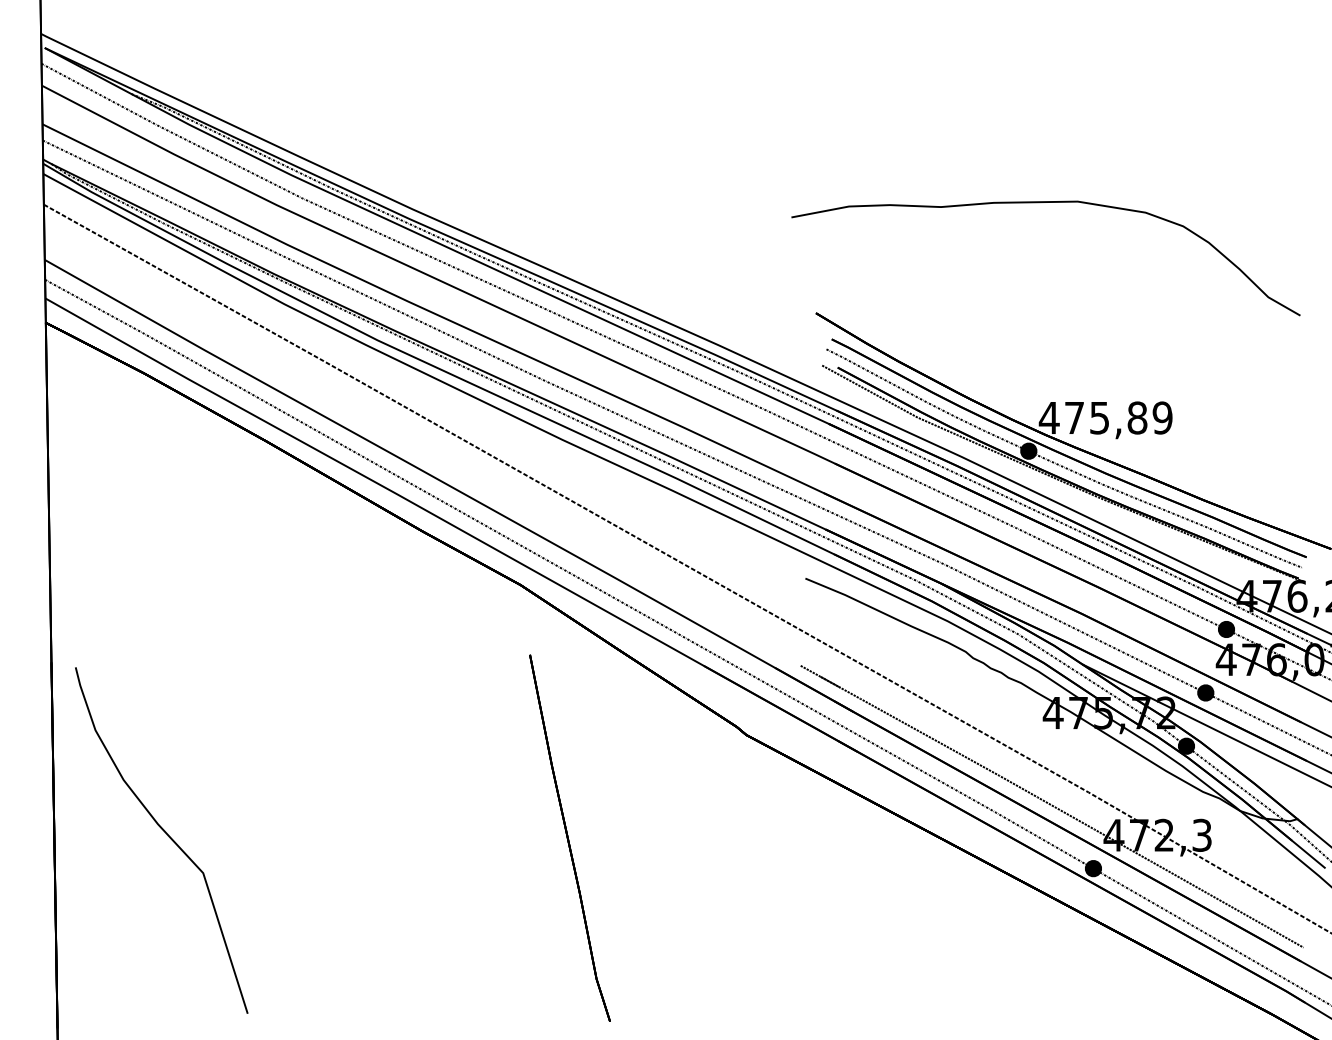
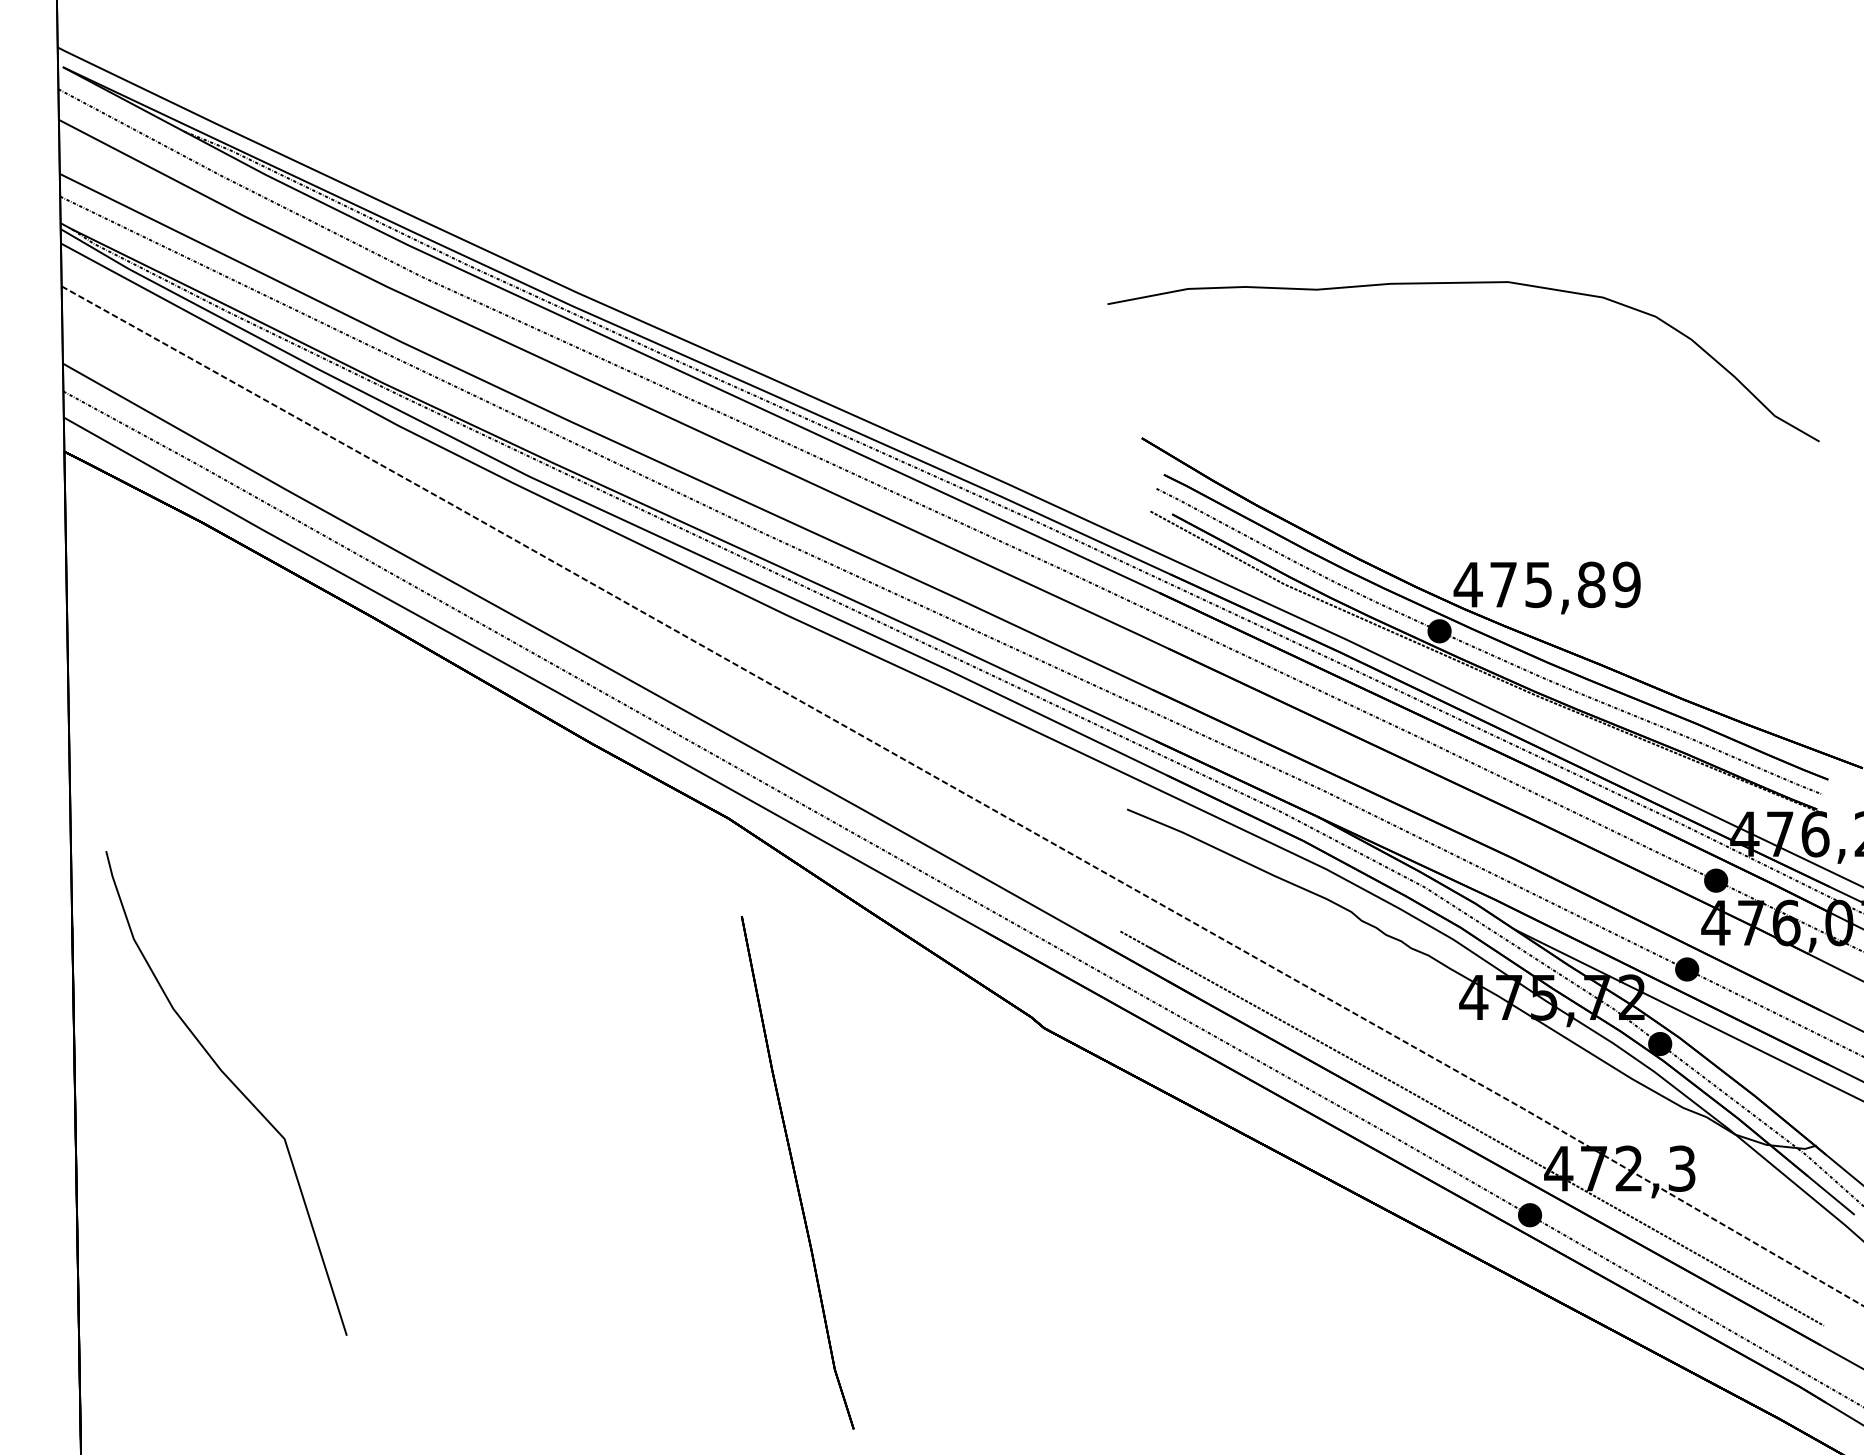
curve: (168, 837) -> (235, 1089), moved

